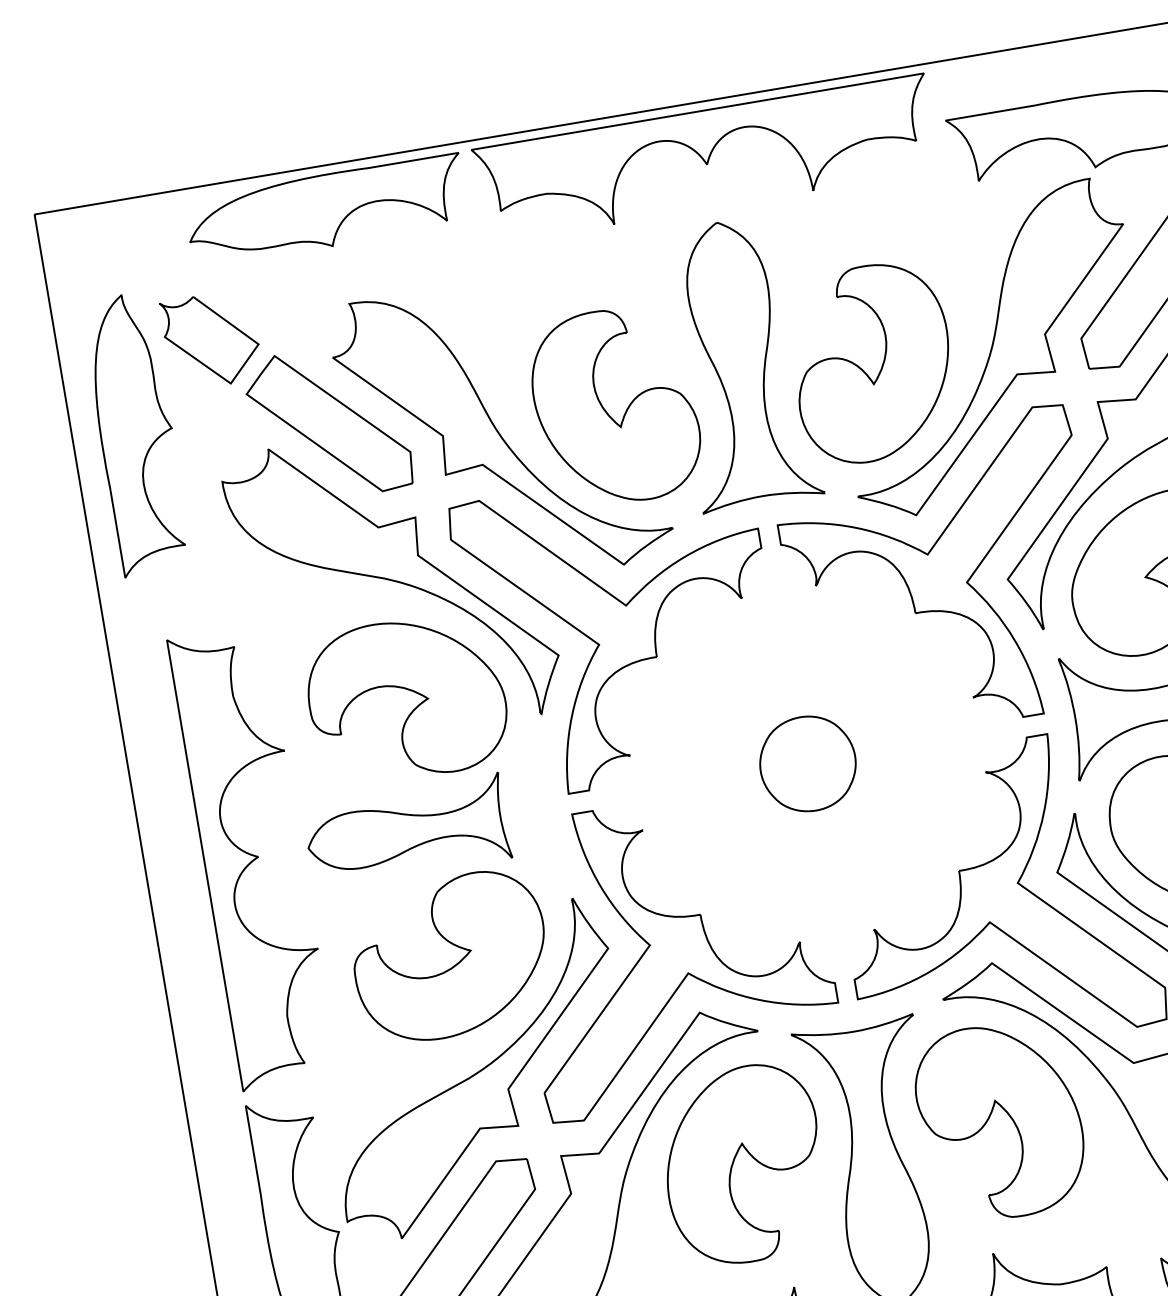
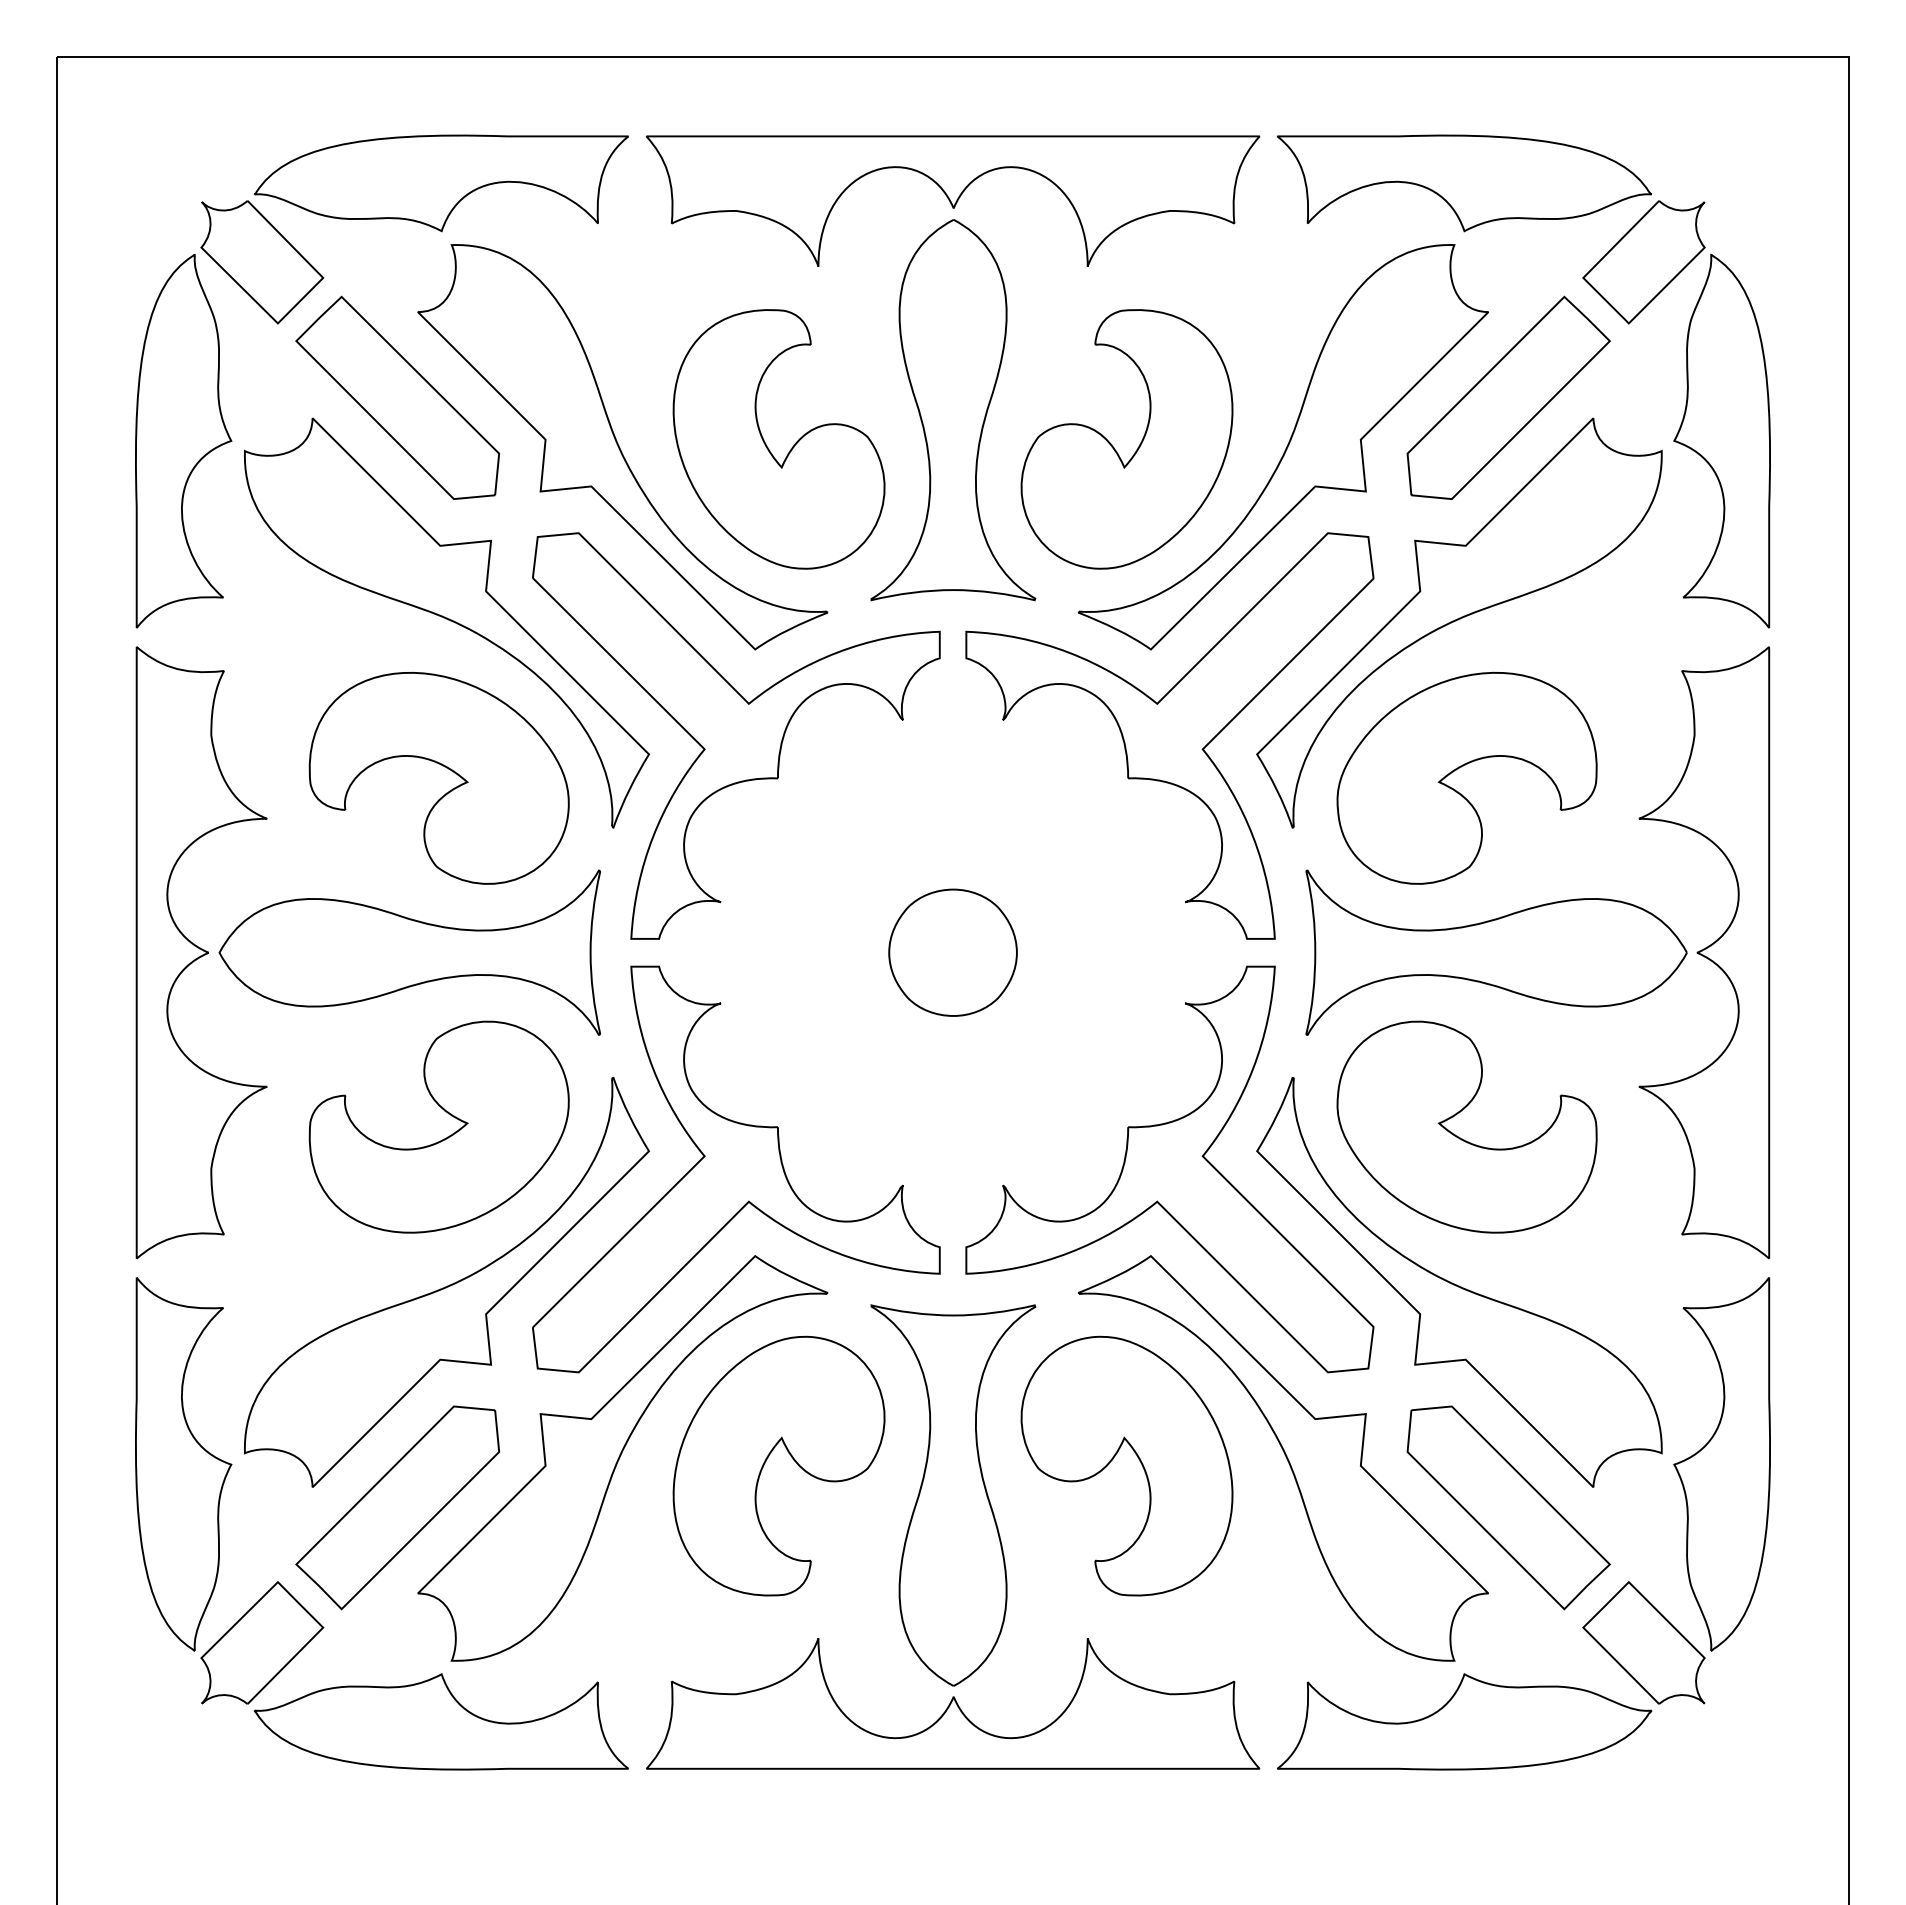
part: (705, 158) -> (953, 200), moved
part: (325, 211) -> (440, 183), moved
part: (136, 434) -> (183, 441), moved
part: (406, 831) -> (409, 952), size x1.43

